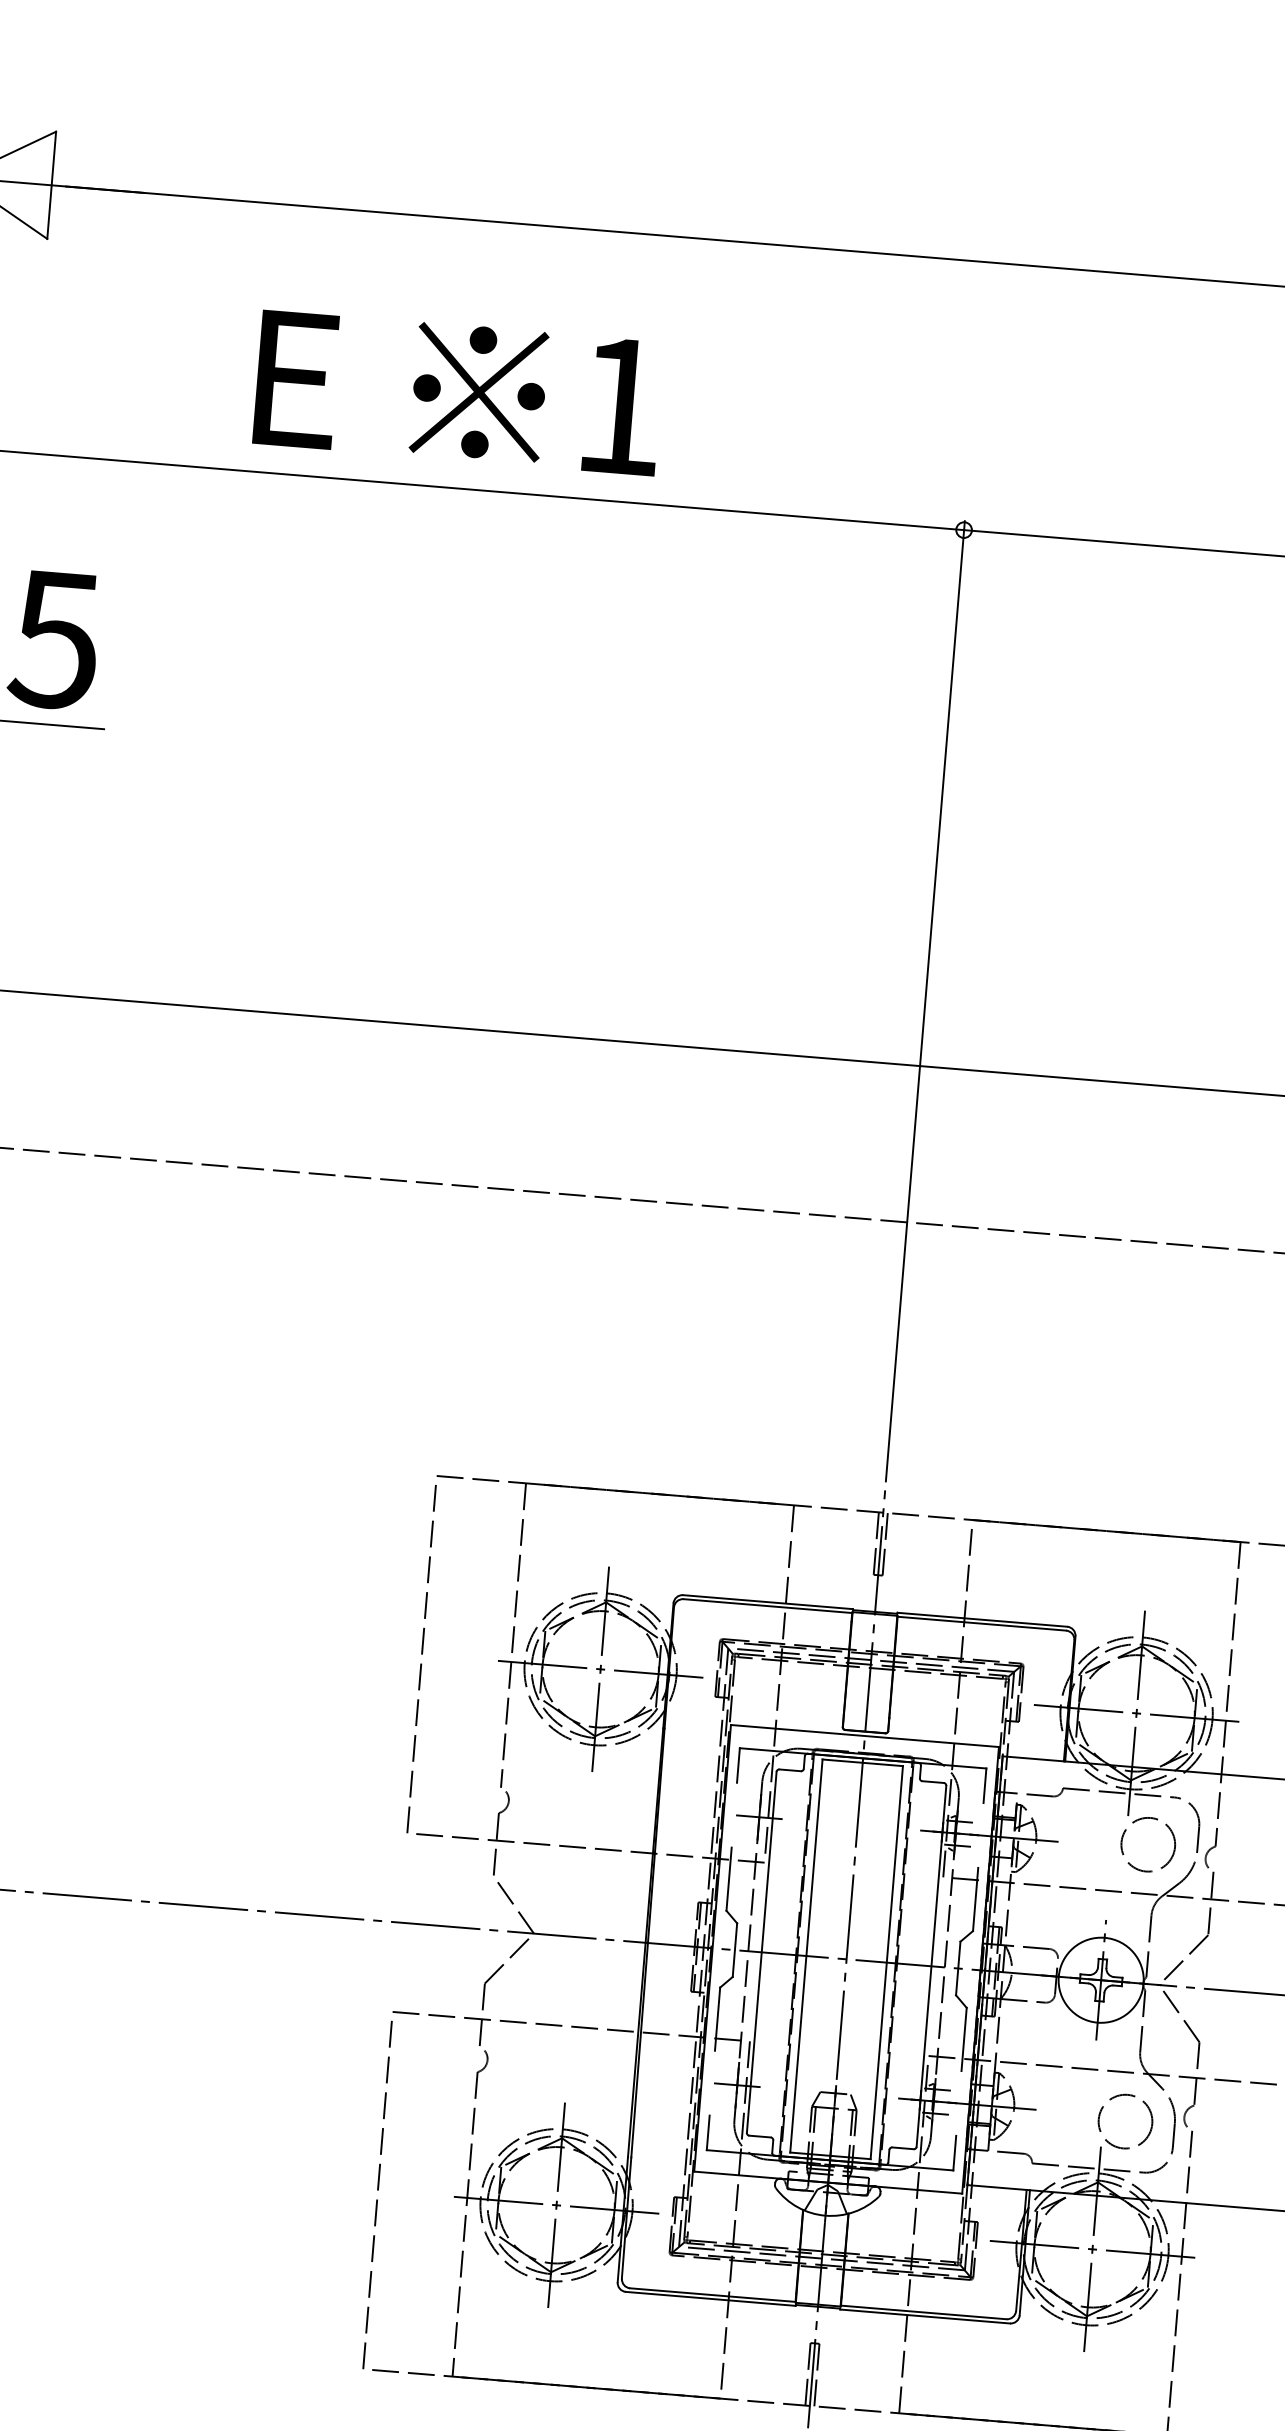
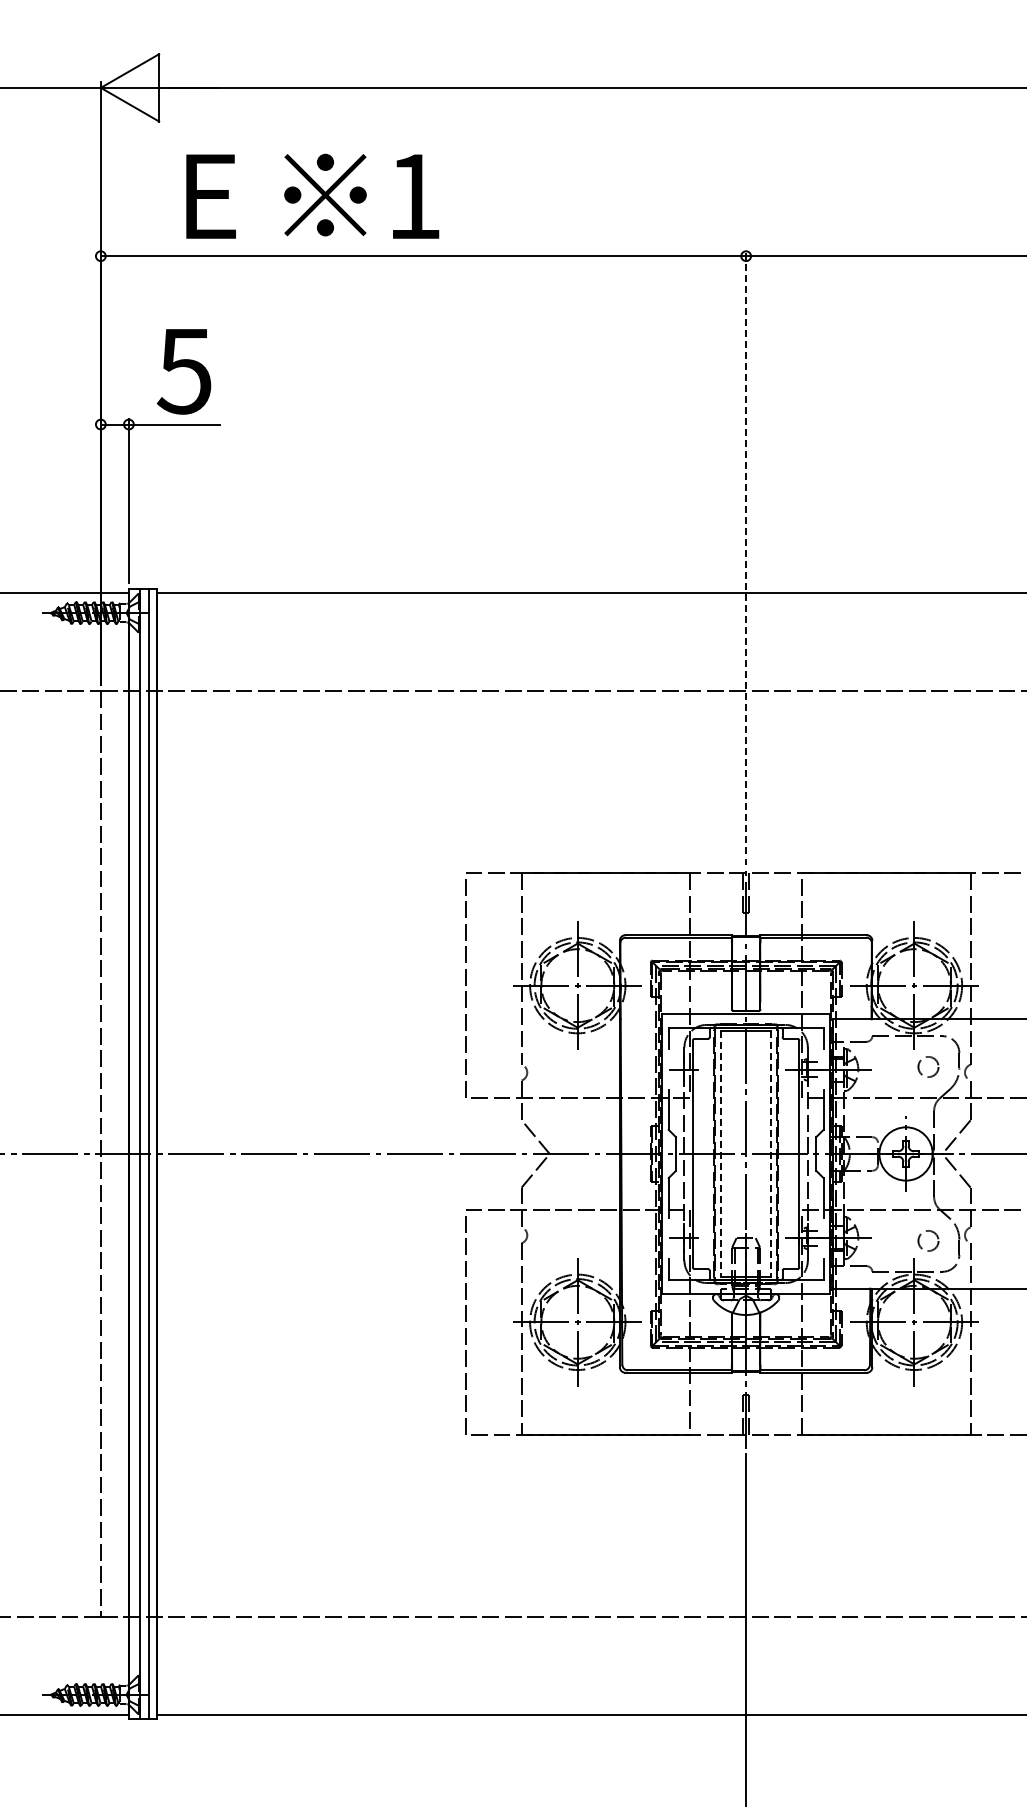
text: (458, 391) -> (312, 195), moved
line: (925, 1001) -> (746, 552), solid -> dashed
circle: (1148, 1843) -> (928, 1066), size x0.6
line: (805, 1956) -> (720, 1154), solid -> dashed
line: (886, 1963) -> (771, 1154), solid -> dashed
circle: (1125, 2120) -> (928, 1240), size x0.6

